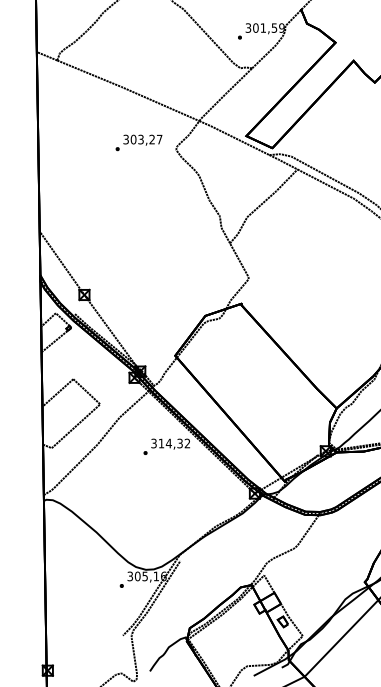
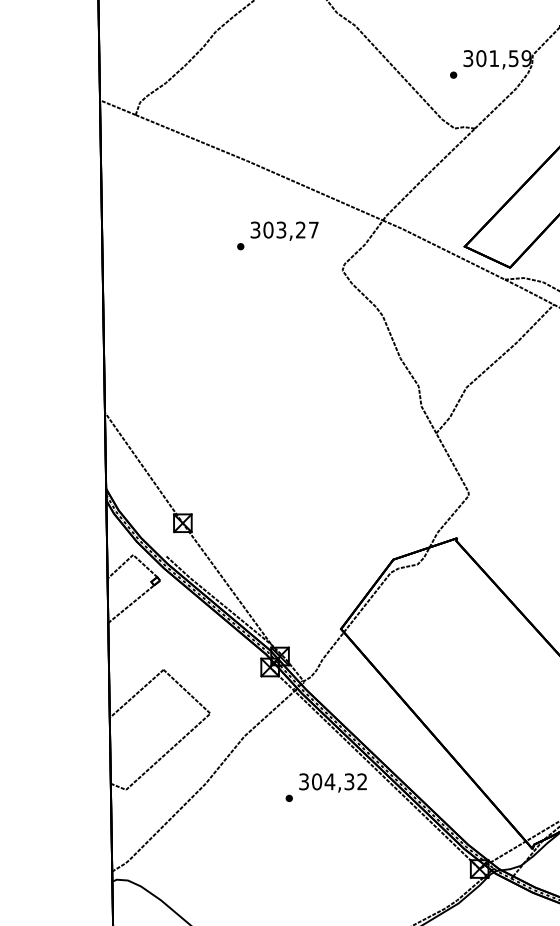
text: (138, 142) -> (276, 235), moved
text: (161, 443) -> (317, 781), 314,32 -> 304,32

